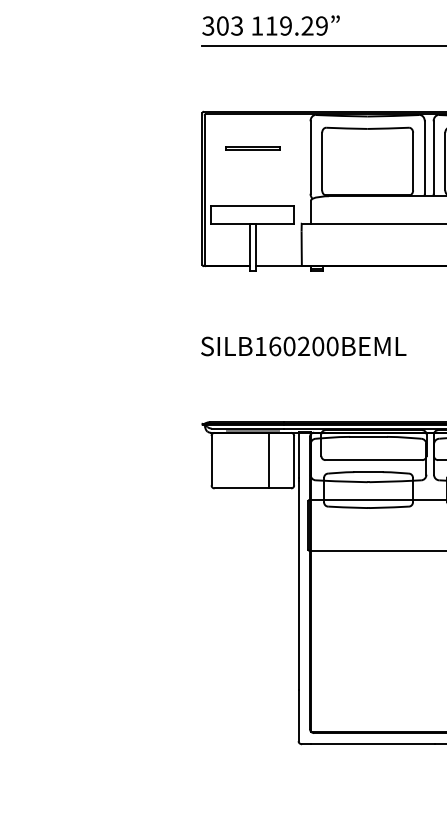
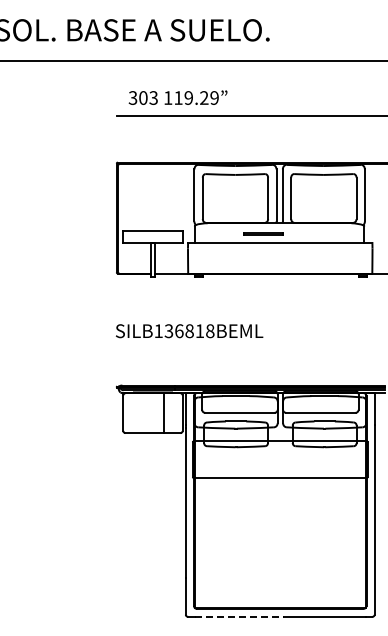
text: (270, 25) -> (177, 97), moved
line: (253, 147) -> (263, 233), moved
text: (303, 346) -> (189, 331), SILB160200BEML -> SILB136818BEML
line: (373, 743) -> (239, 616), solid -> dashed

